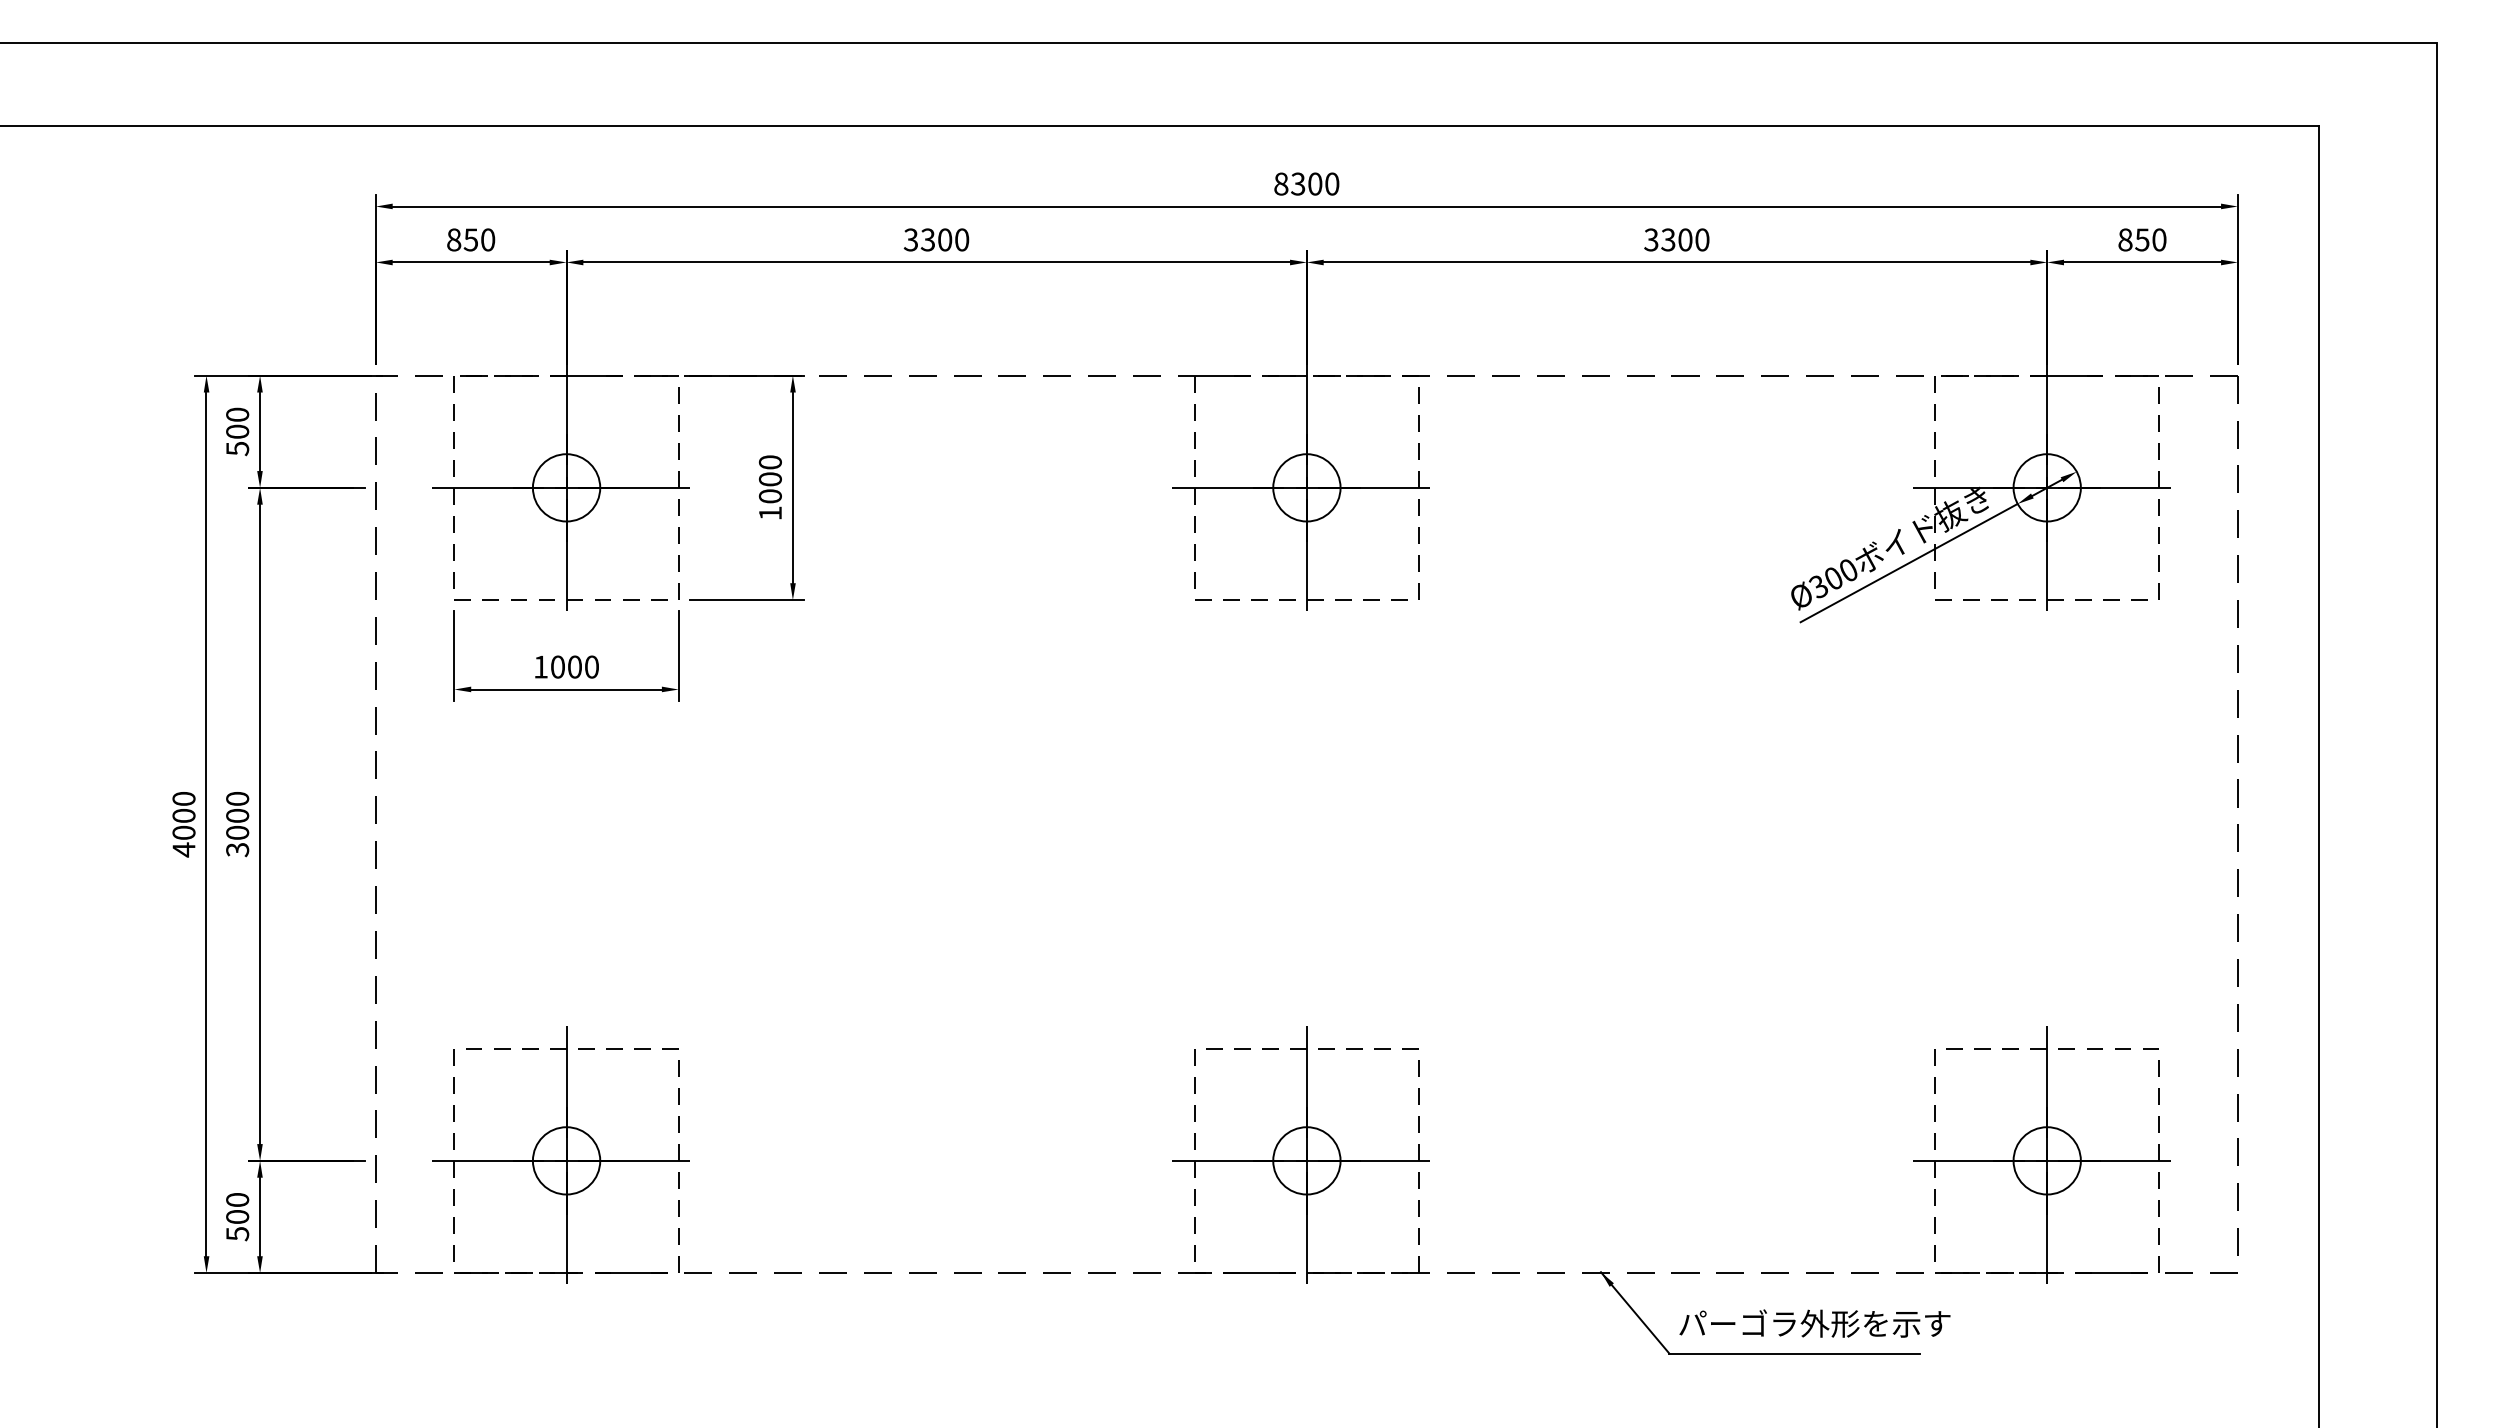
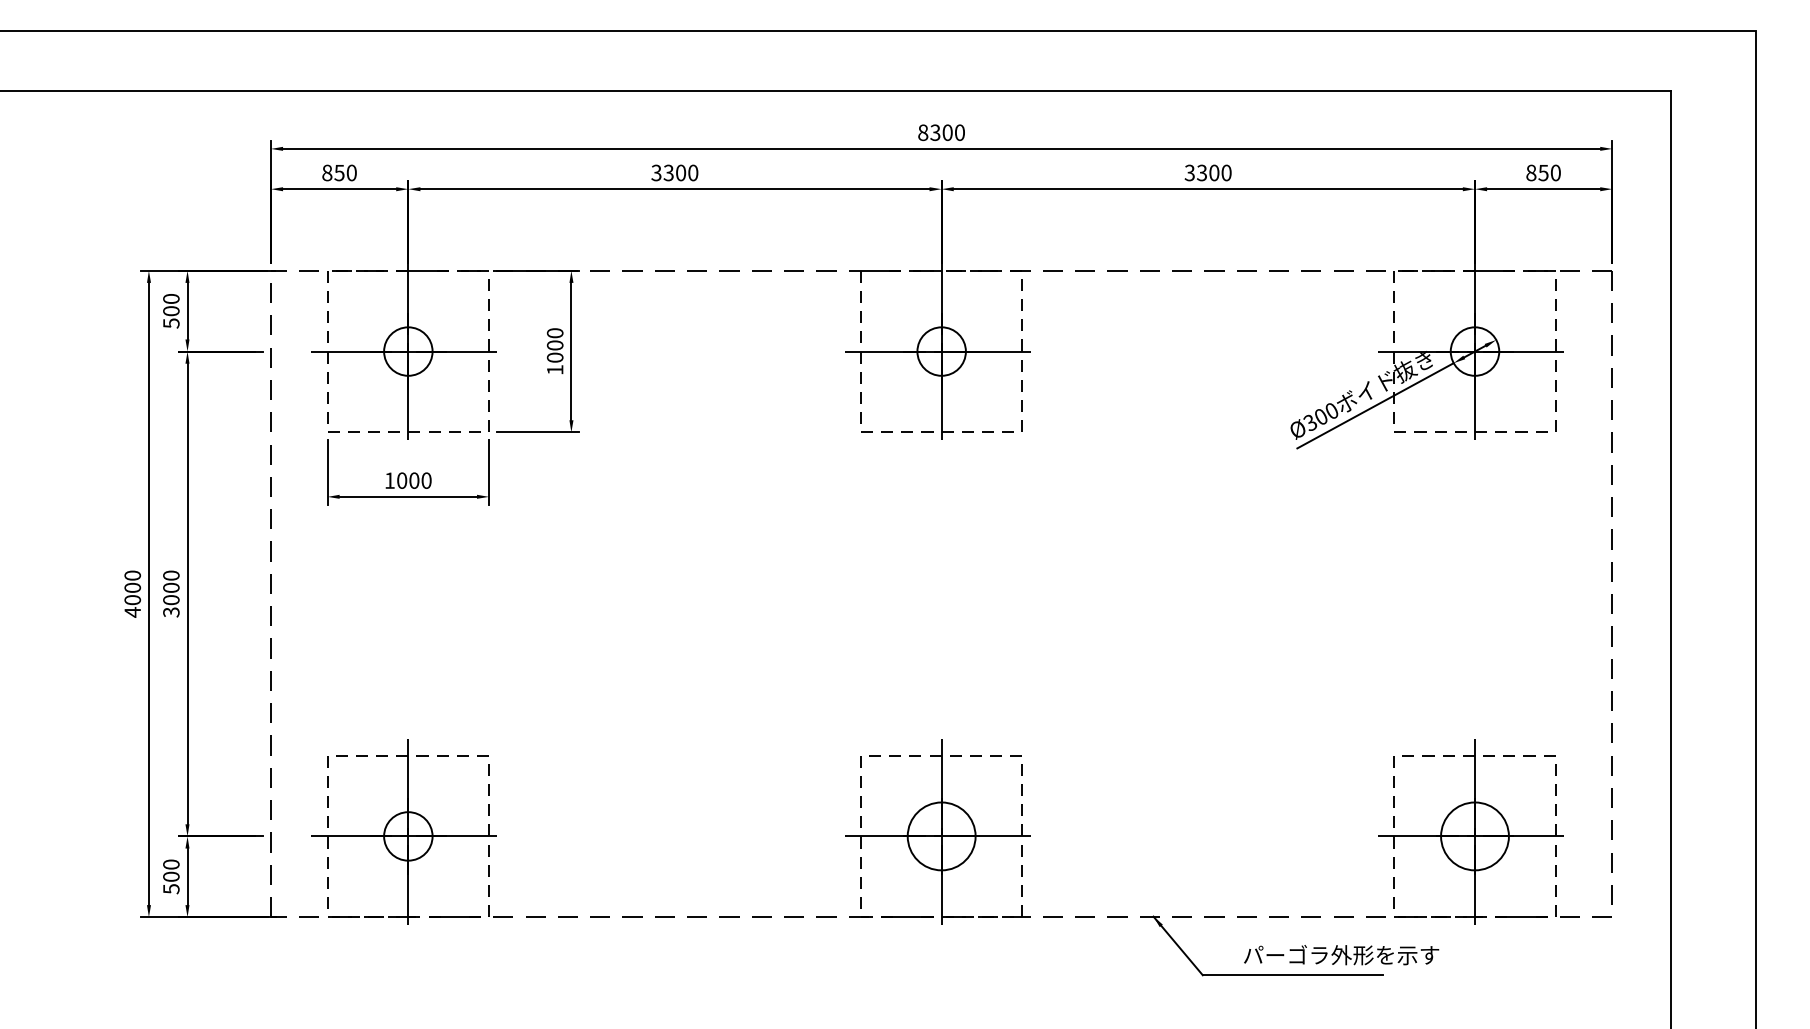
circle: (1306, 1160) -> (941, 836), size x1.4
circle: (2046, 1160) -> (1474, 836), size x1.4
text: (1814, 1323) -> (1341, 955), moved

